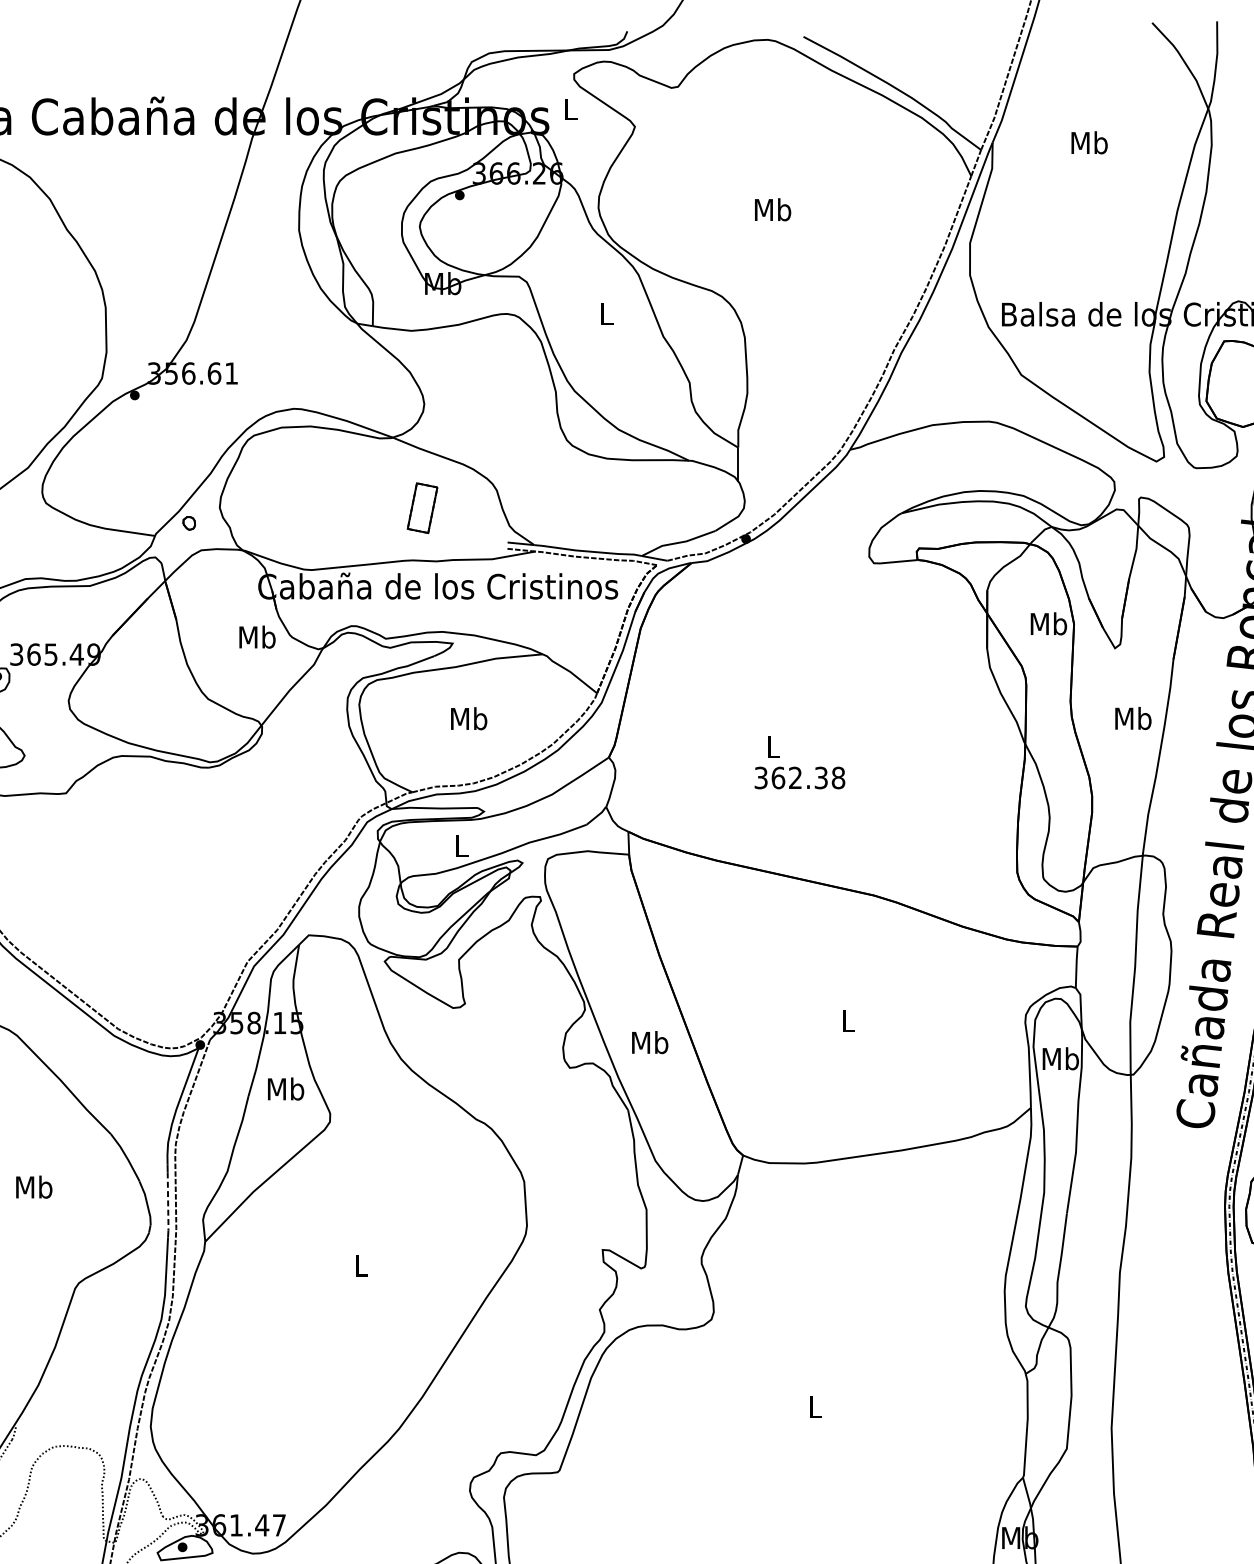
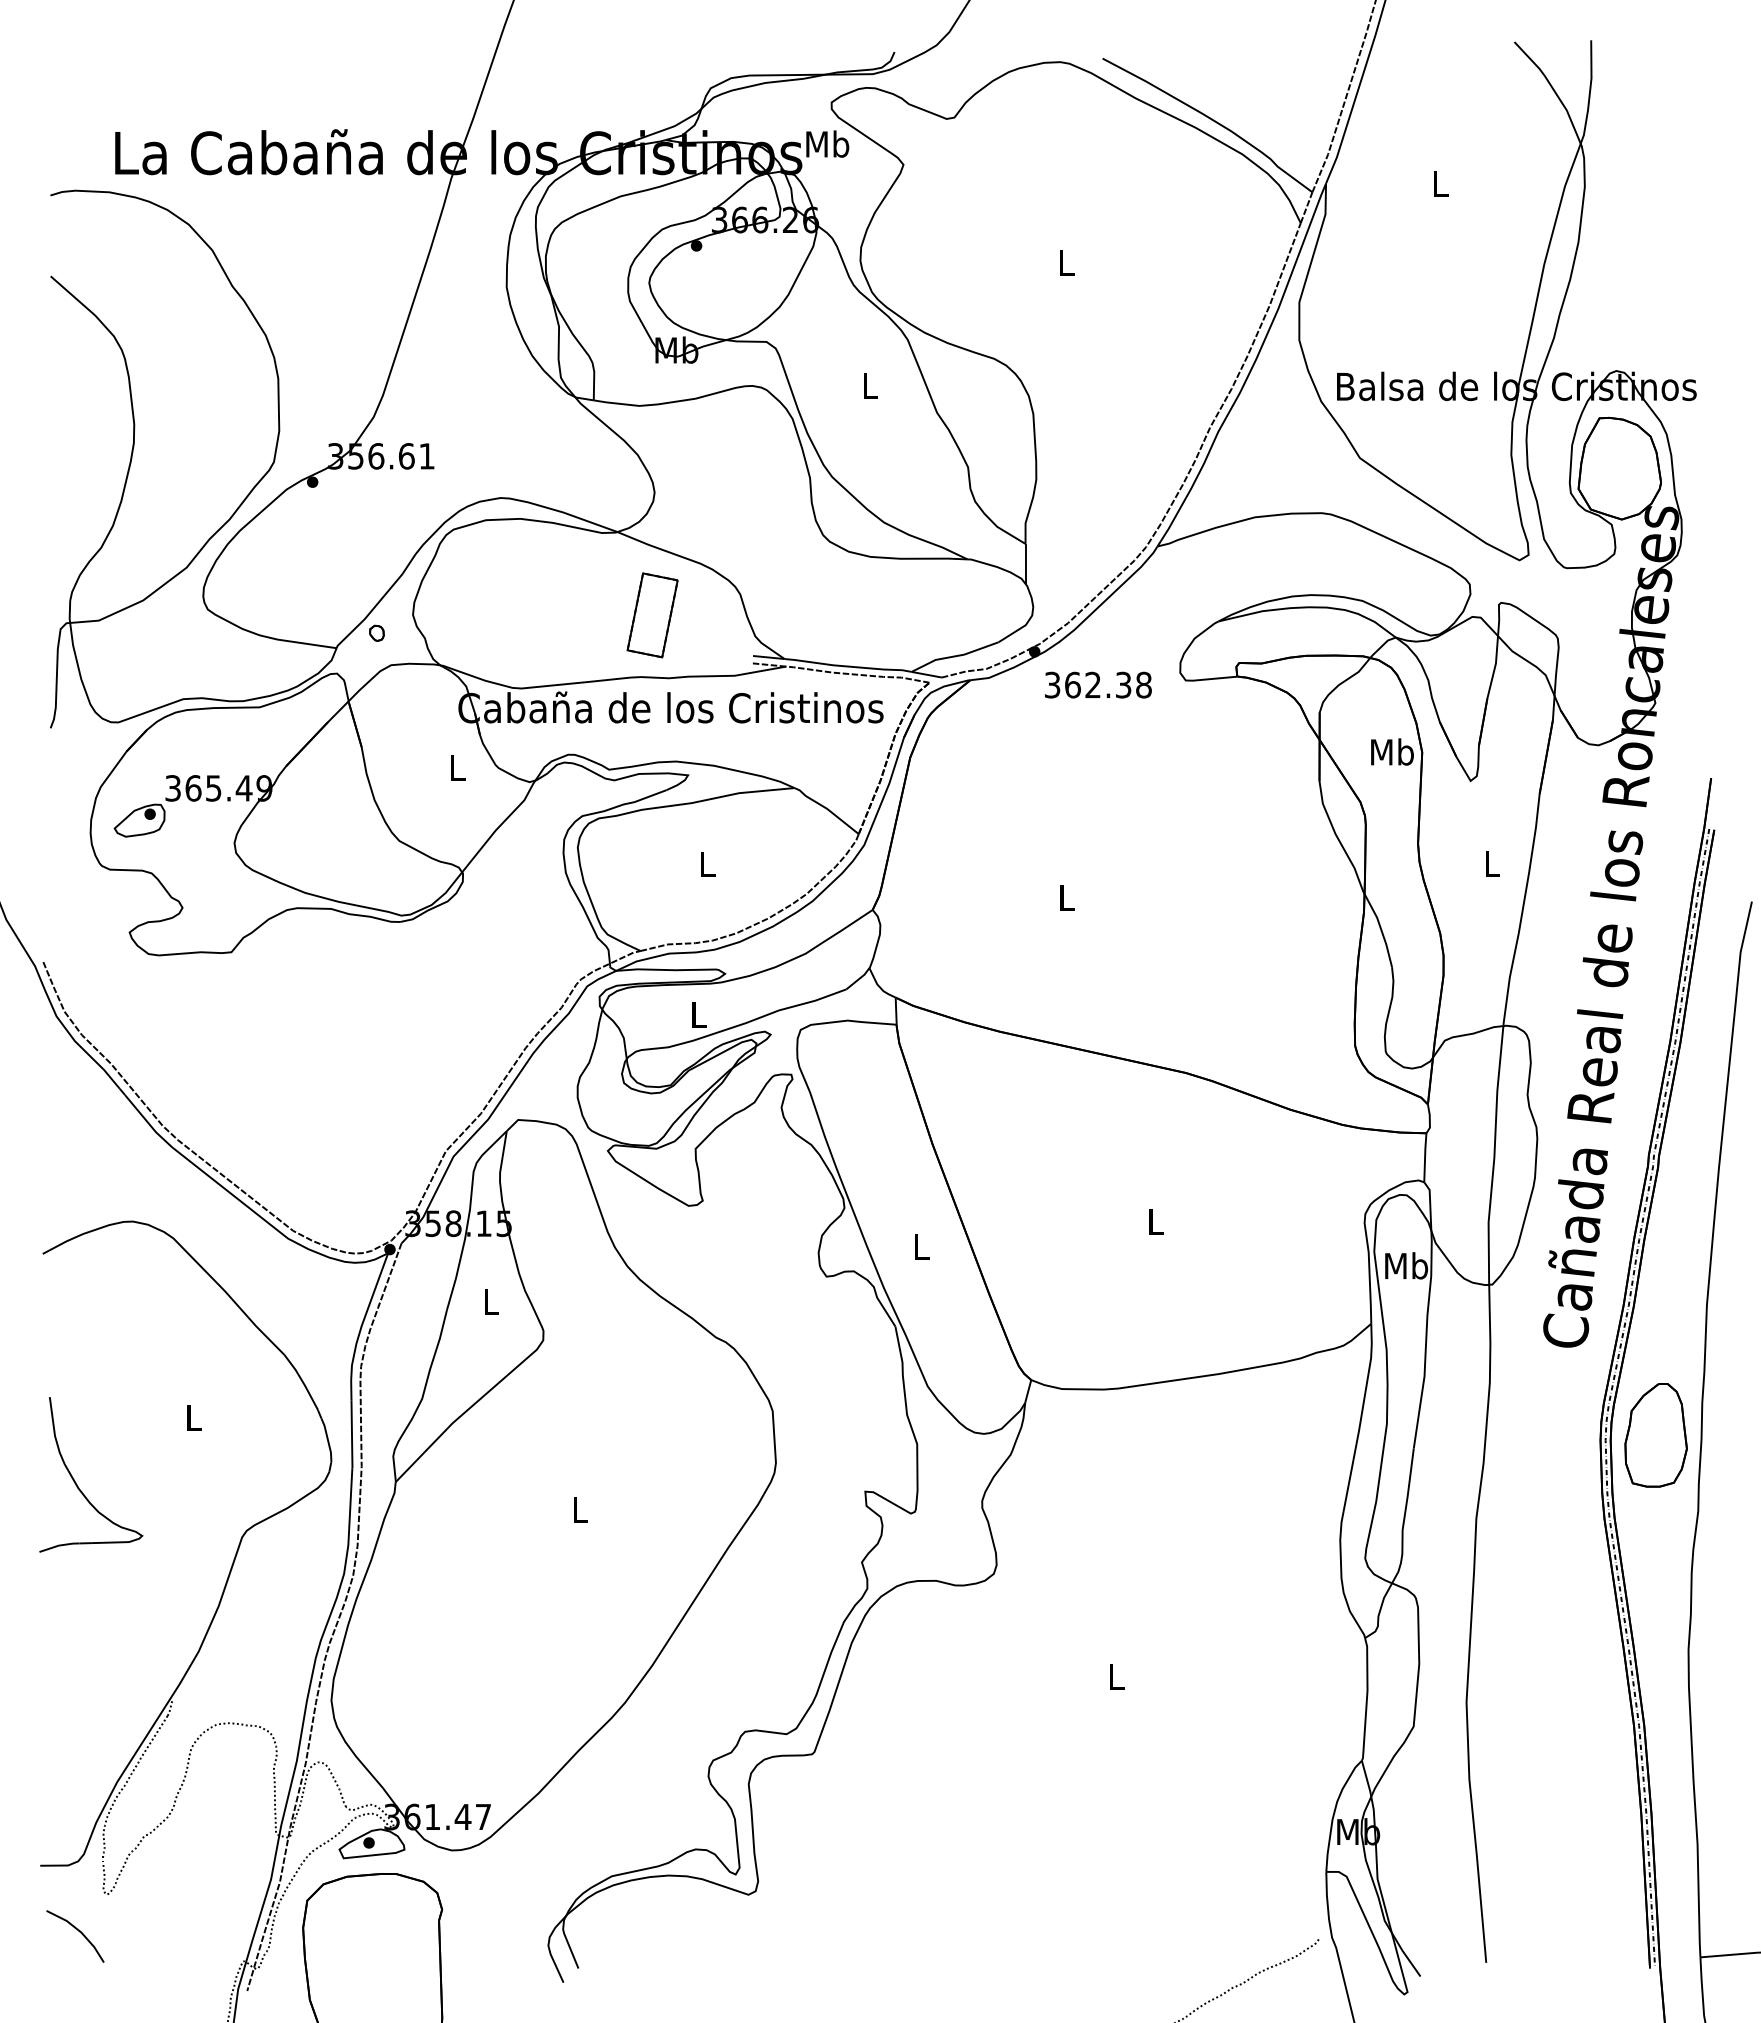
text: (570, 108) -> (827, 143), L -> Mb
text: (1089, 142) -> (1440, 183), Mb -> L
text: (772, 209) -> (1066, 262), Mb -> L
part: (422, 508) -> (652, 615), size x1.43
text: (257, 636) -> (457, 767), Mb -> L
text: (469, 718) -> (707, 863), Mb -> L
text: (1133, 718) -> (1492, 863), Mb -> L
text: (800, 777) -> (1098, 684), moved
text: (650, 1042) -> (921, 1246), Mb -> L
text: (285, 1088) -> (490, 1301), Mb -> L
text: (33, 1187) -> (193, 1417), Mb -> L
line: (168, 1202) -> (352, 1435), dashed -> solid

